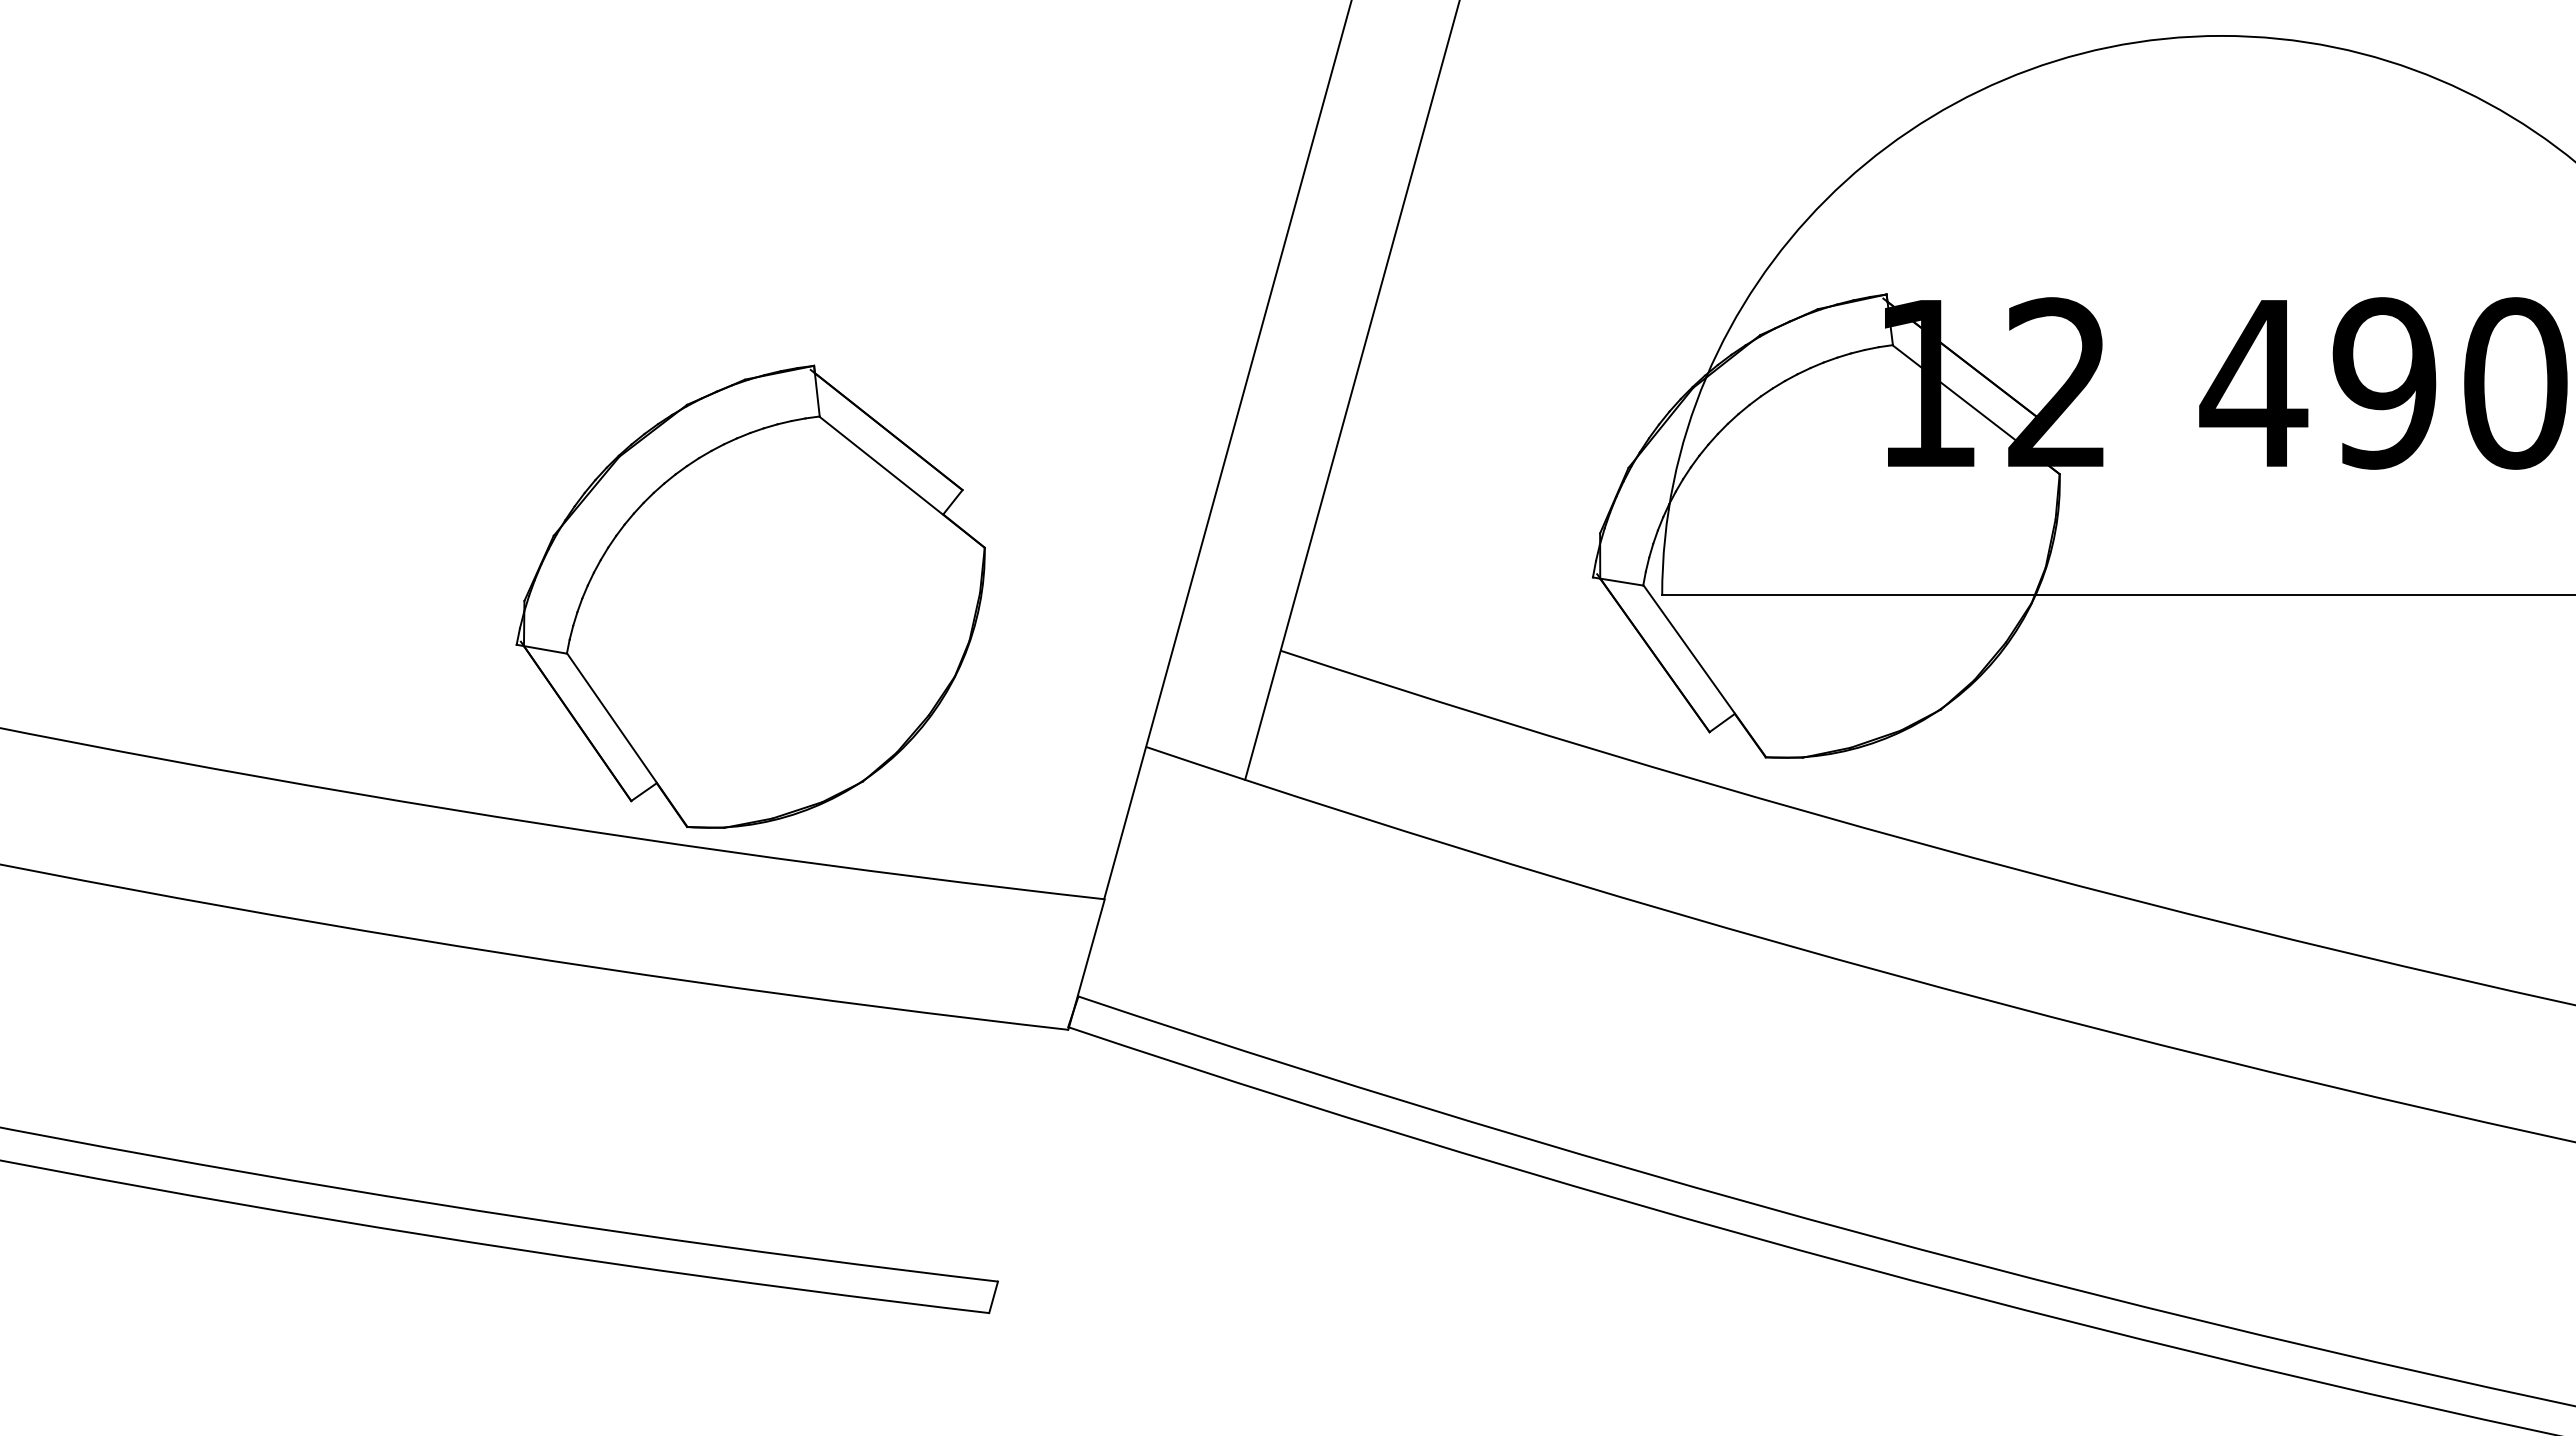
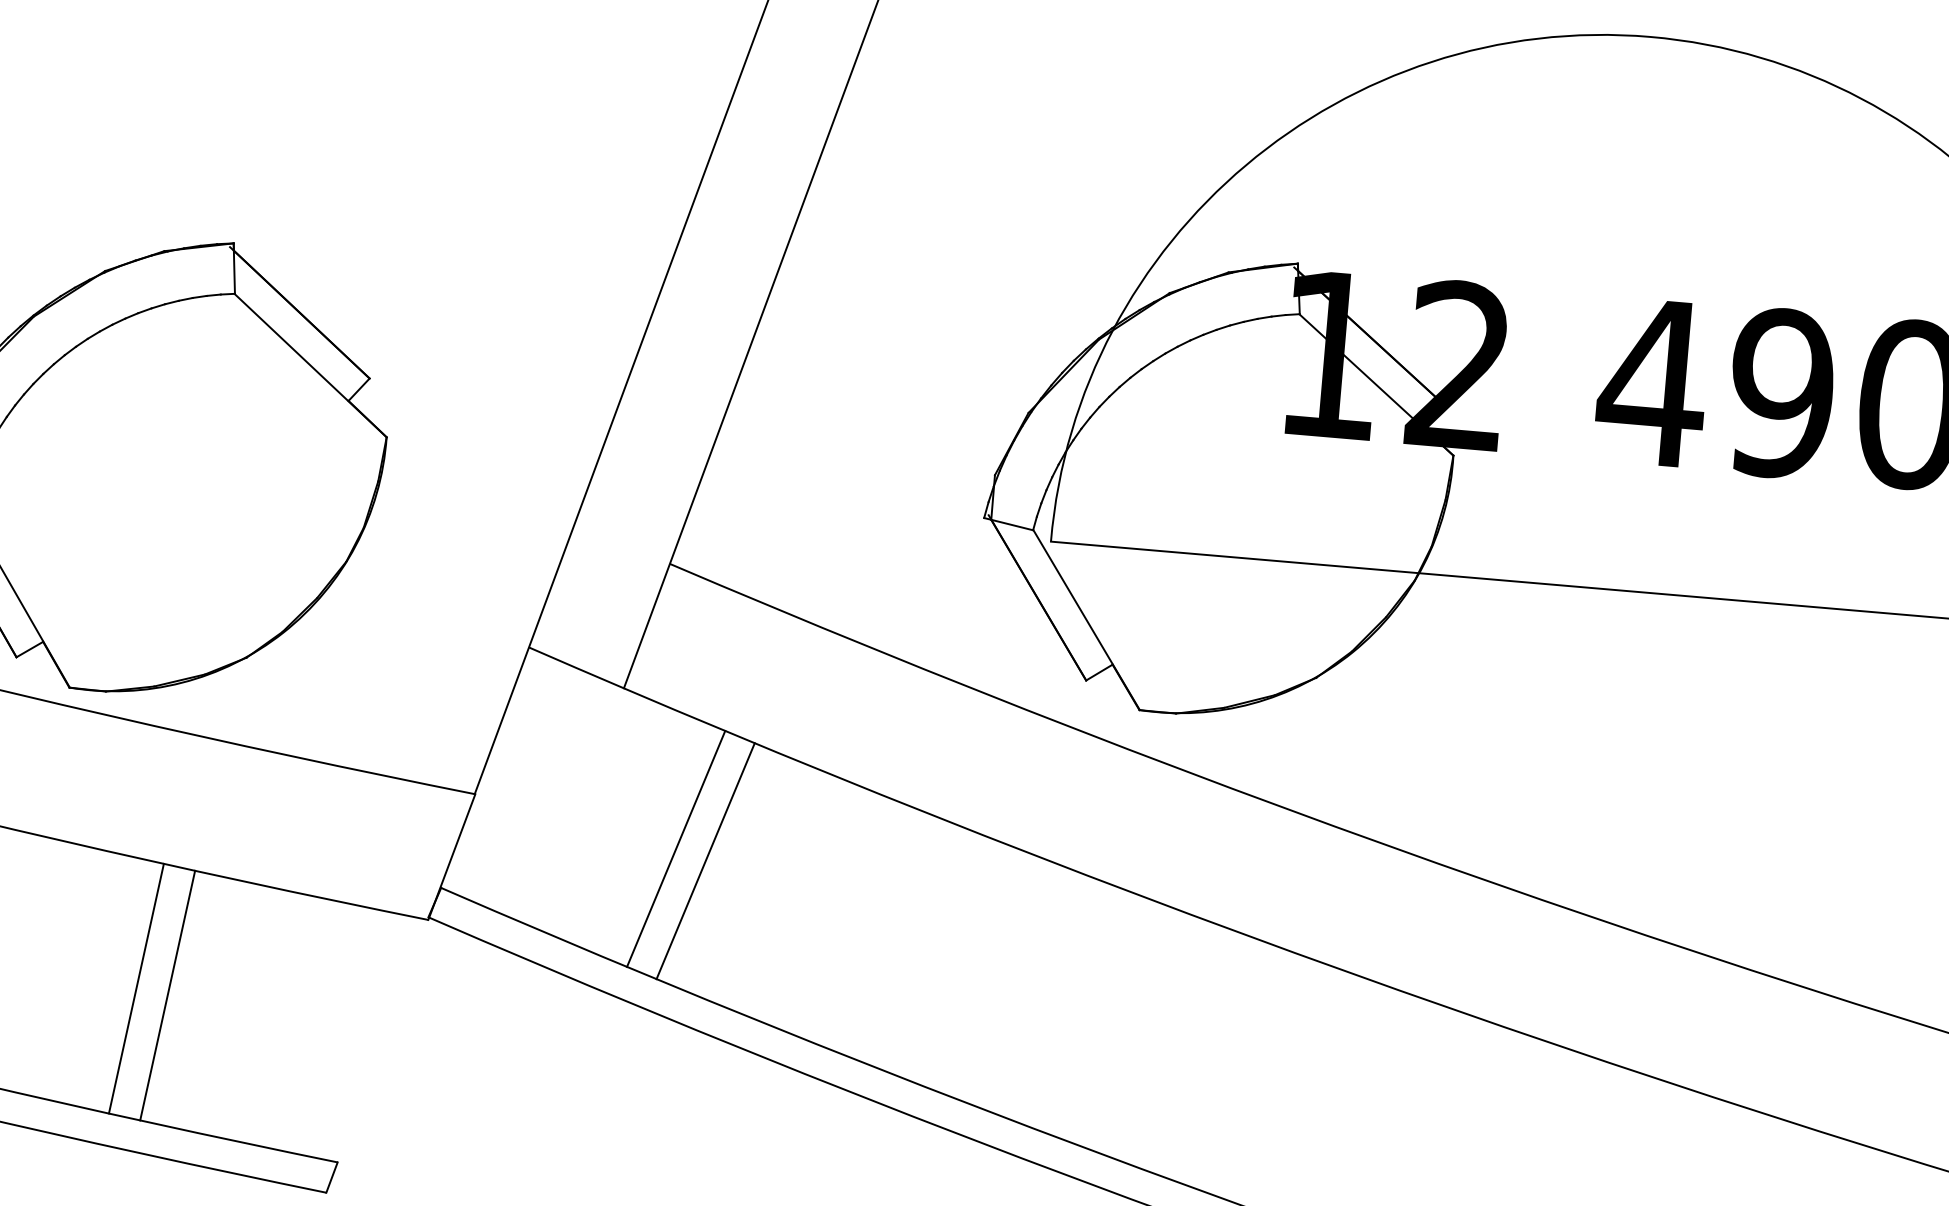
line: (1311, 937) -> (676, 849), added
line: (1342, 946) -> (705, 860), added
line: (780, 1124) -> (136, 989), added
line: (812, 1128) -> (167, 995), added

